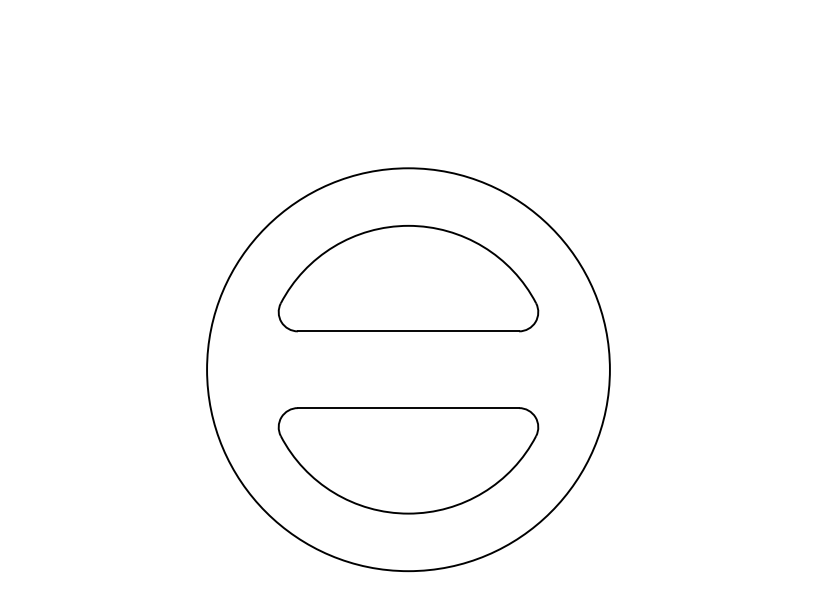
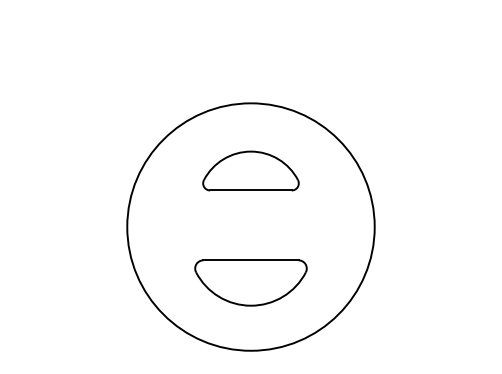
part: (407, 277) -> (250, 170), size x0.6
part: (407, 459) -> (250, 282), size x0.7

